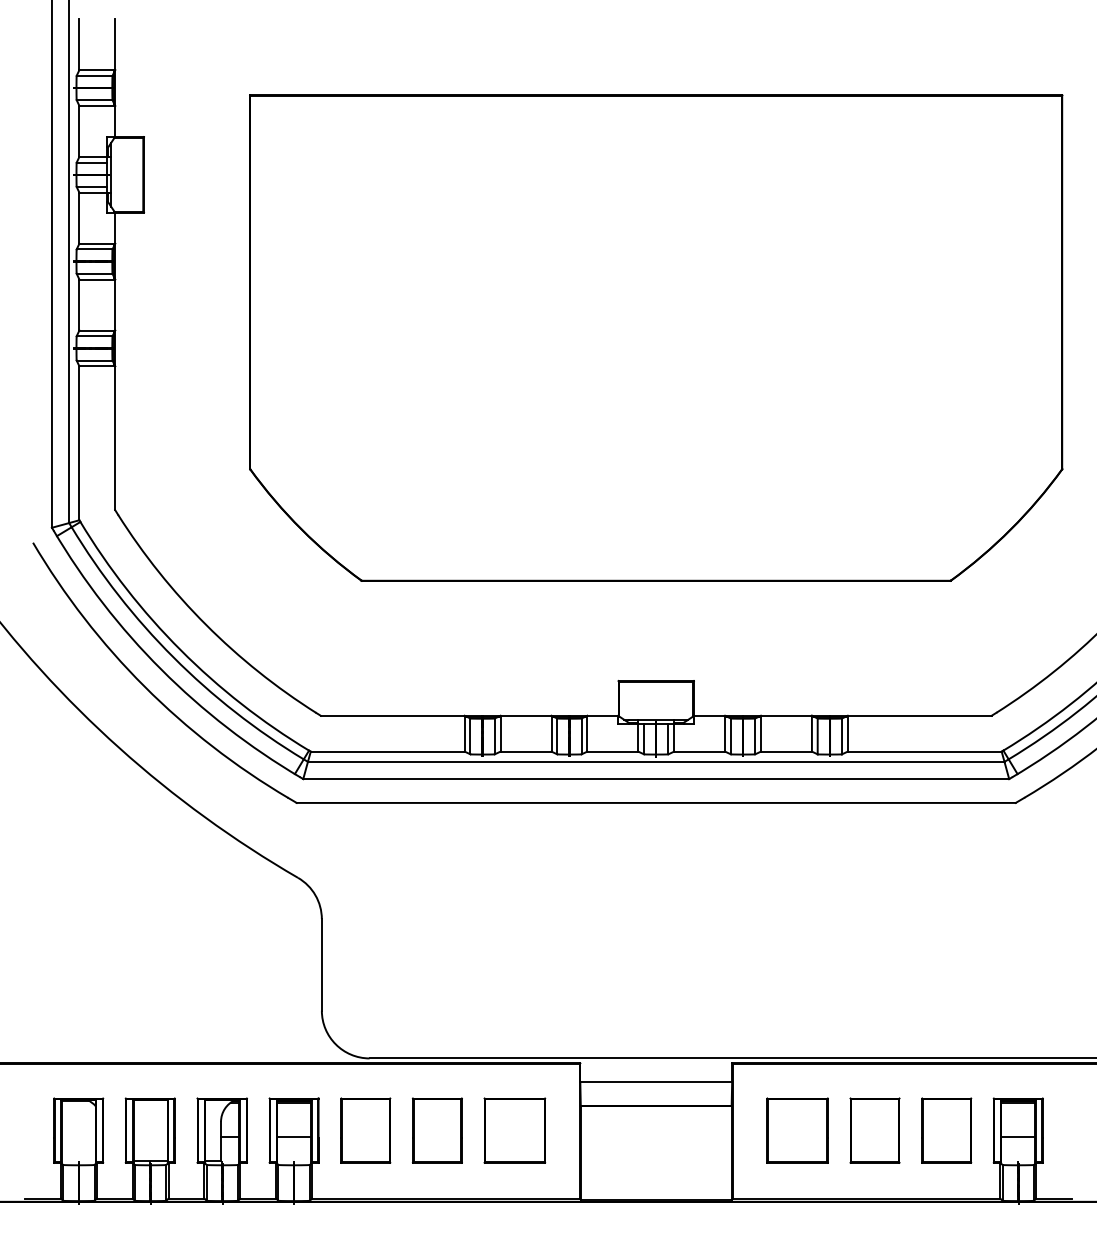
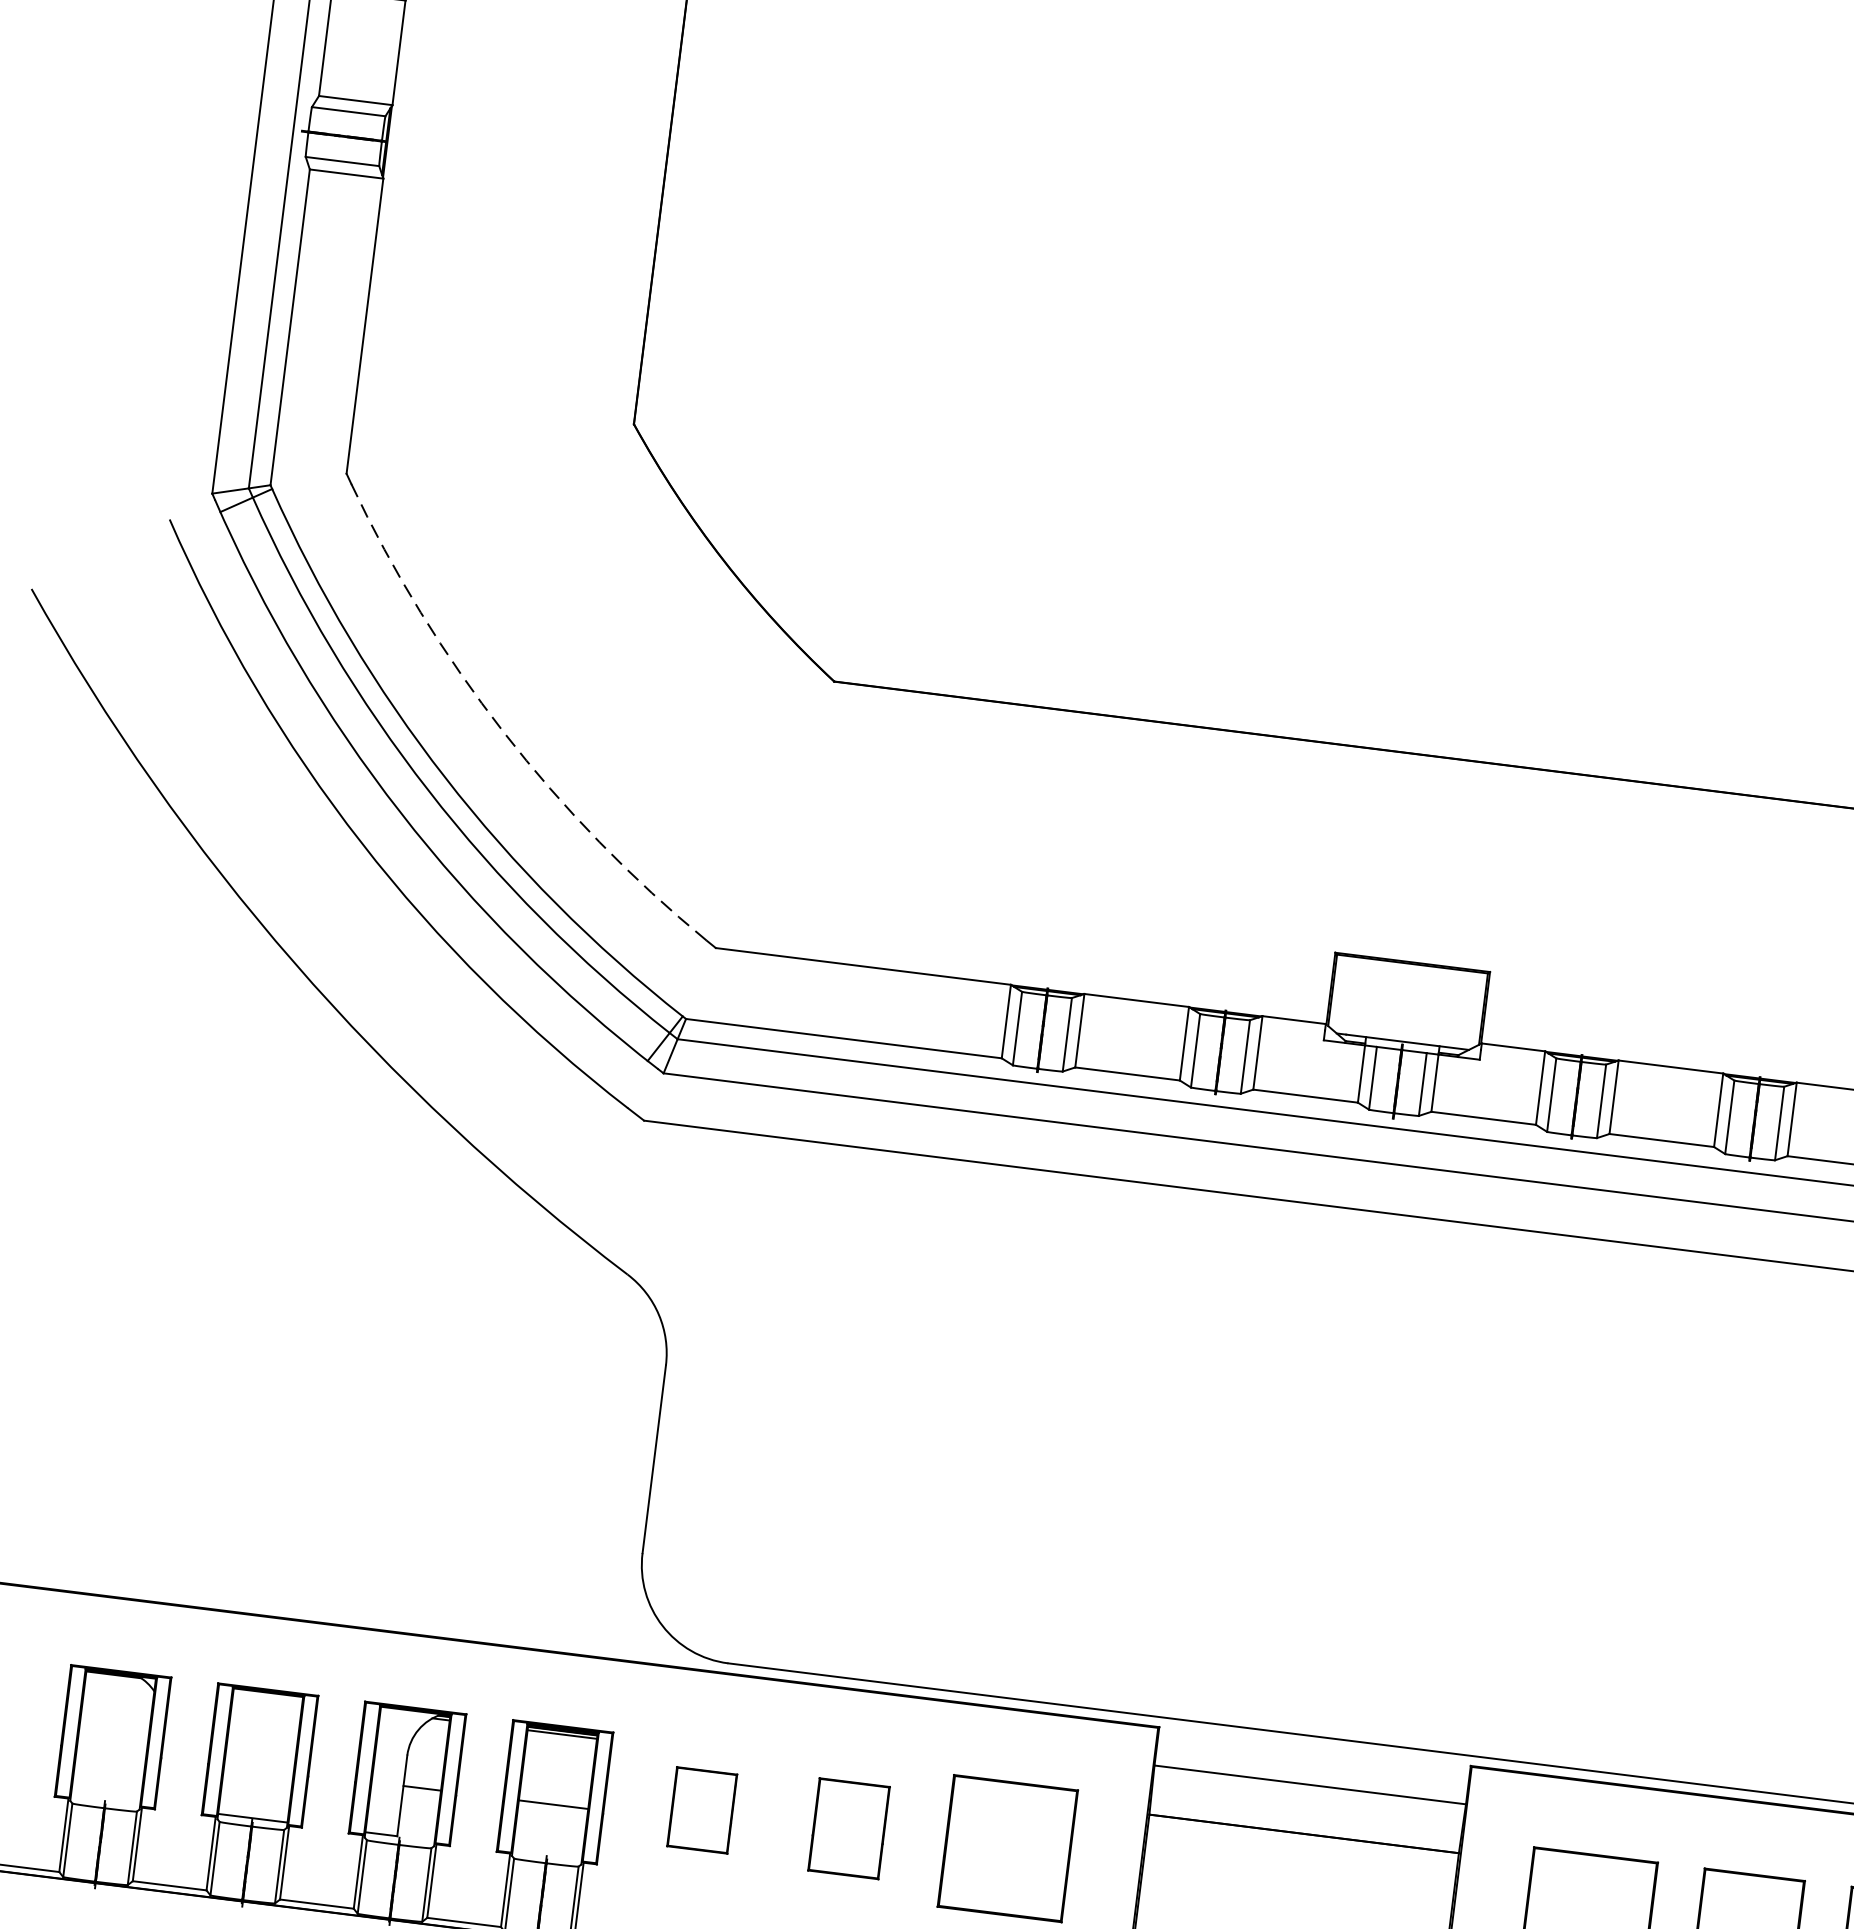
arc: (206, 624) -> (504, 731), solid -> dashed
part: (365, 1130) -> (701, 1810), size x0.6
part: (437, 1130) -> (849, 1828), size x0.7

